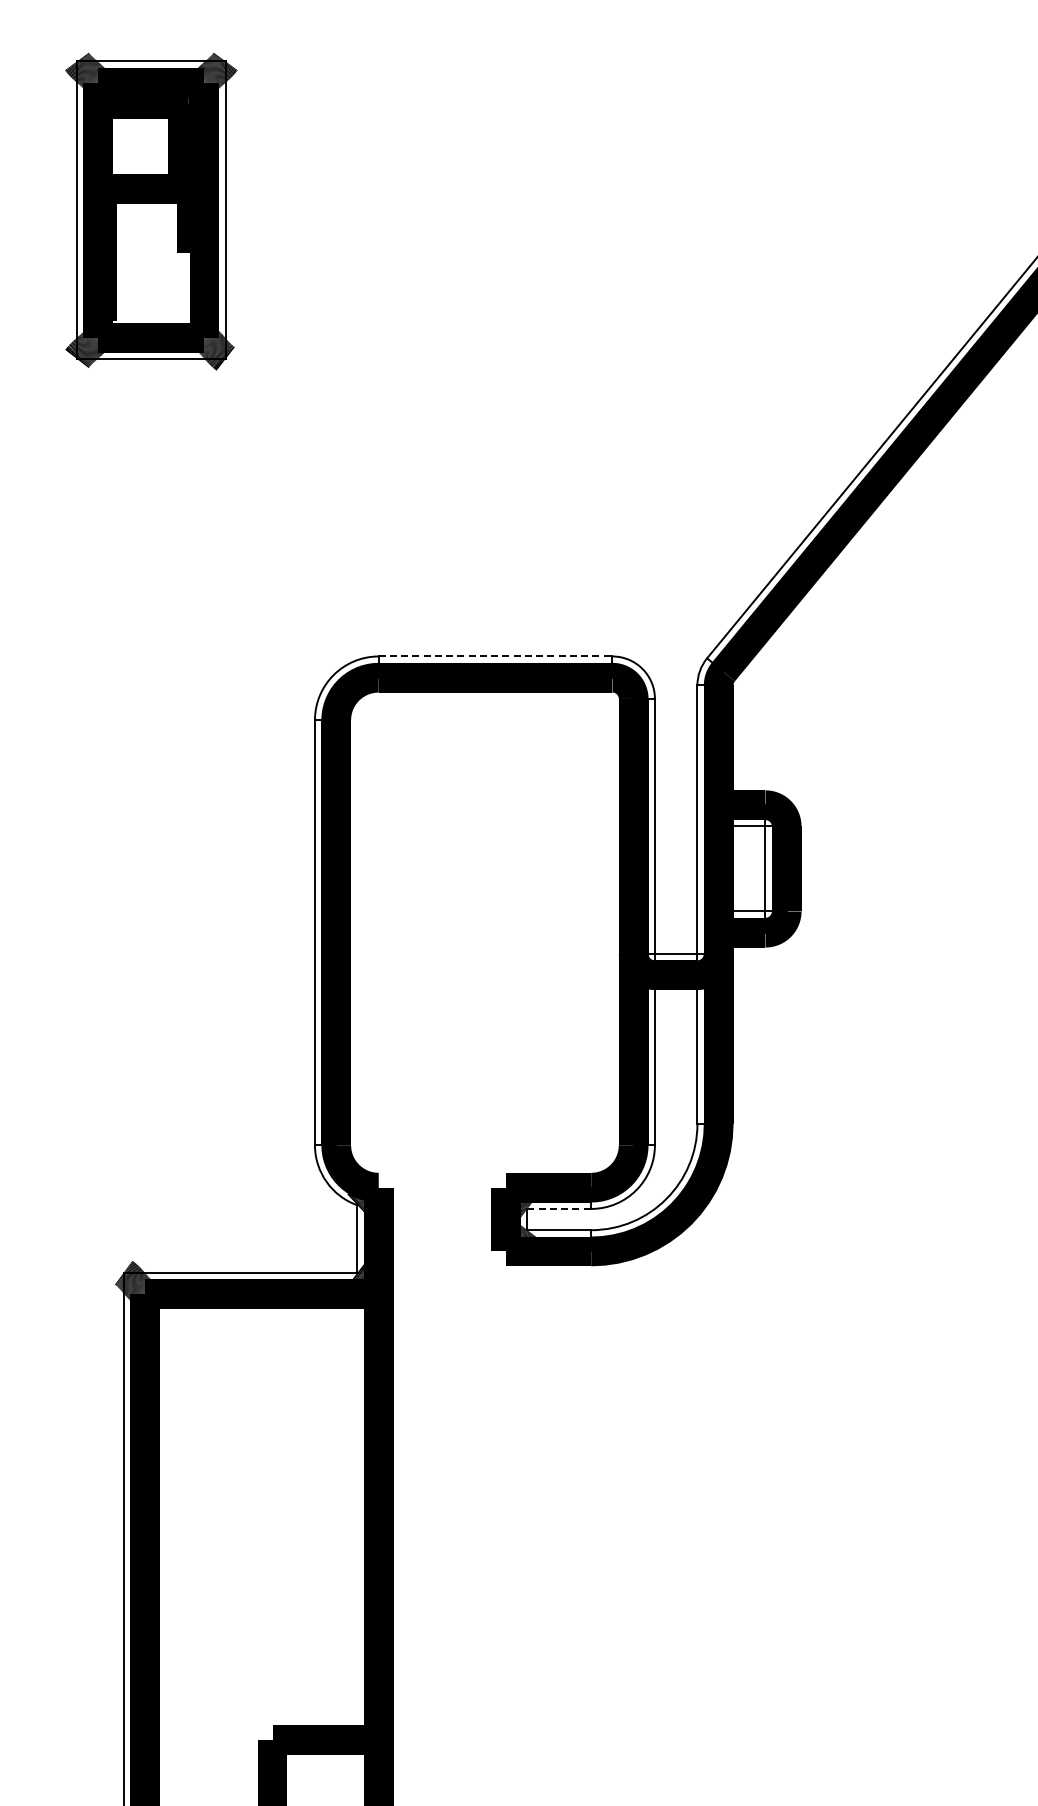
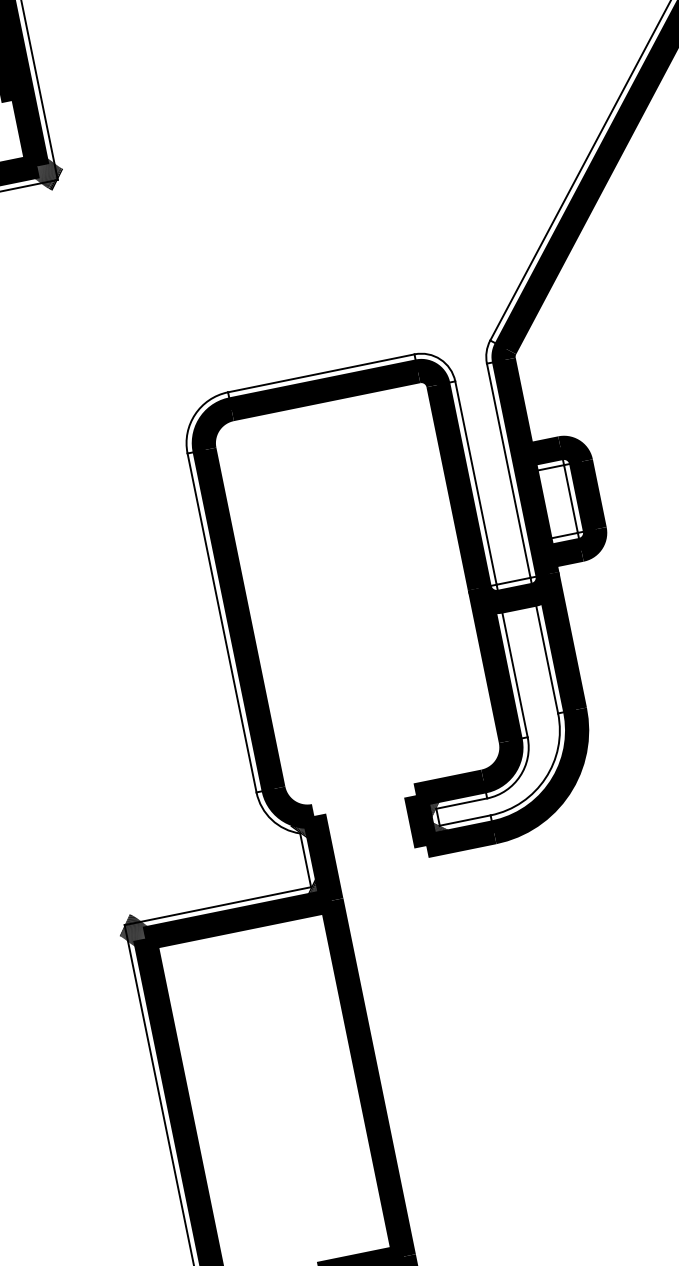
line: (495, 656) -> (321, 373), dashed -> solid
line: (559, 1208) -> (461, 803), dashed -> solid

